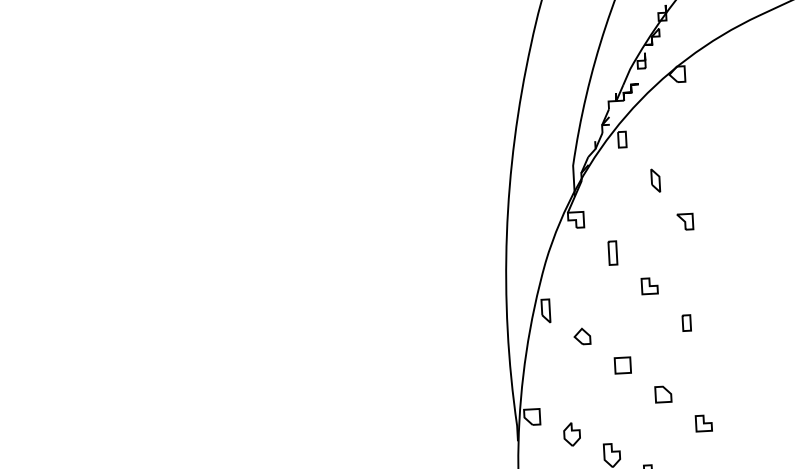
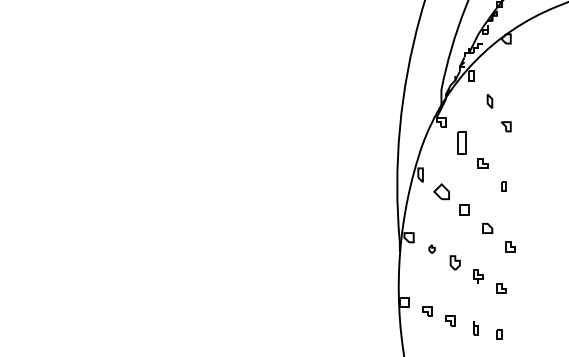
part: (613, 252) -> (462, 142), size x1.6
part: (580, 334) -> (440, 190), size x1.6
part: (570, 433) -> (431, 248), size x0.6

